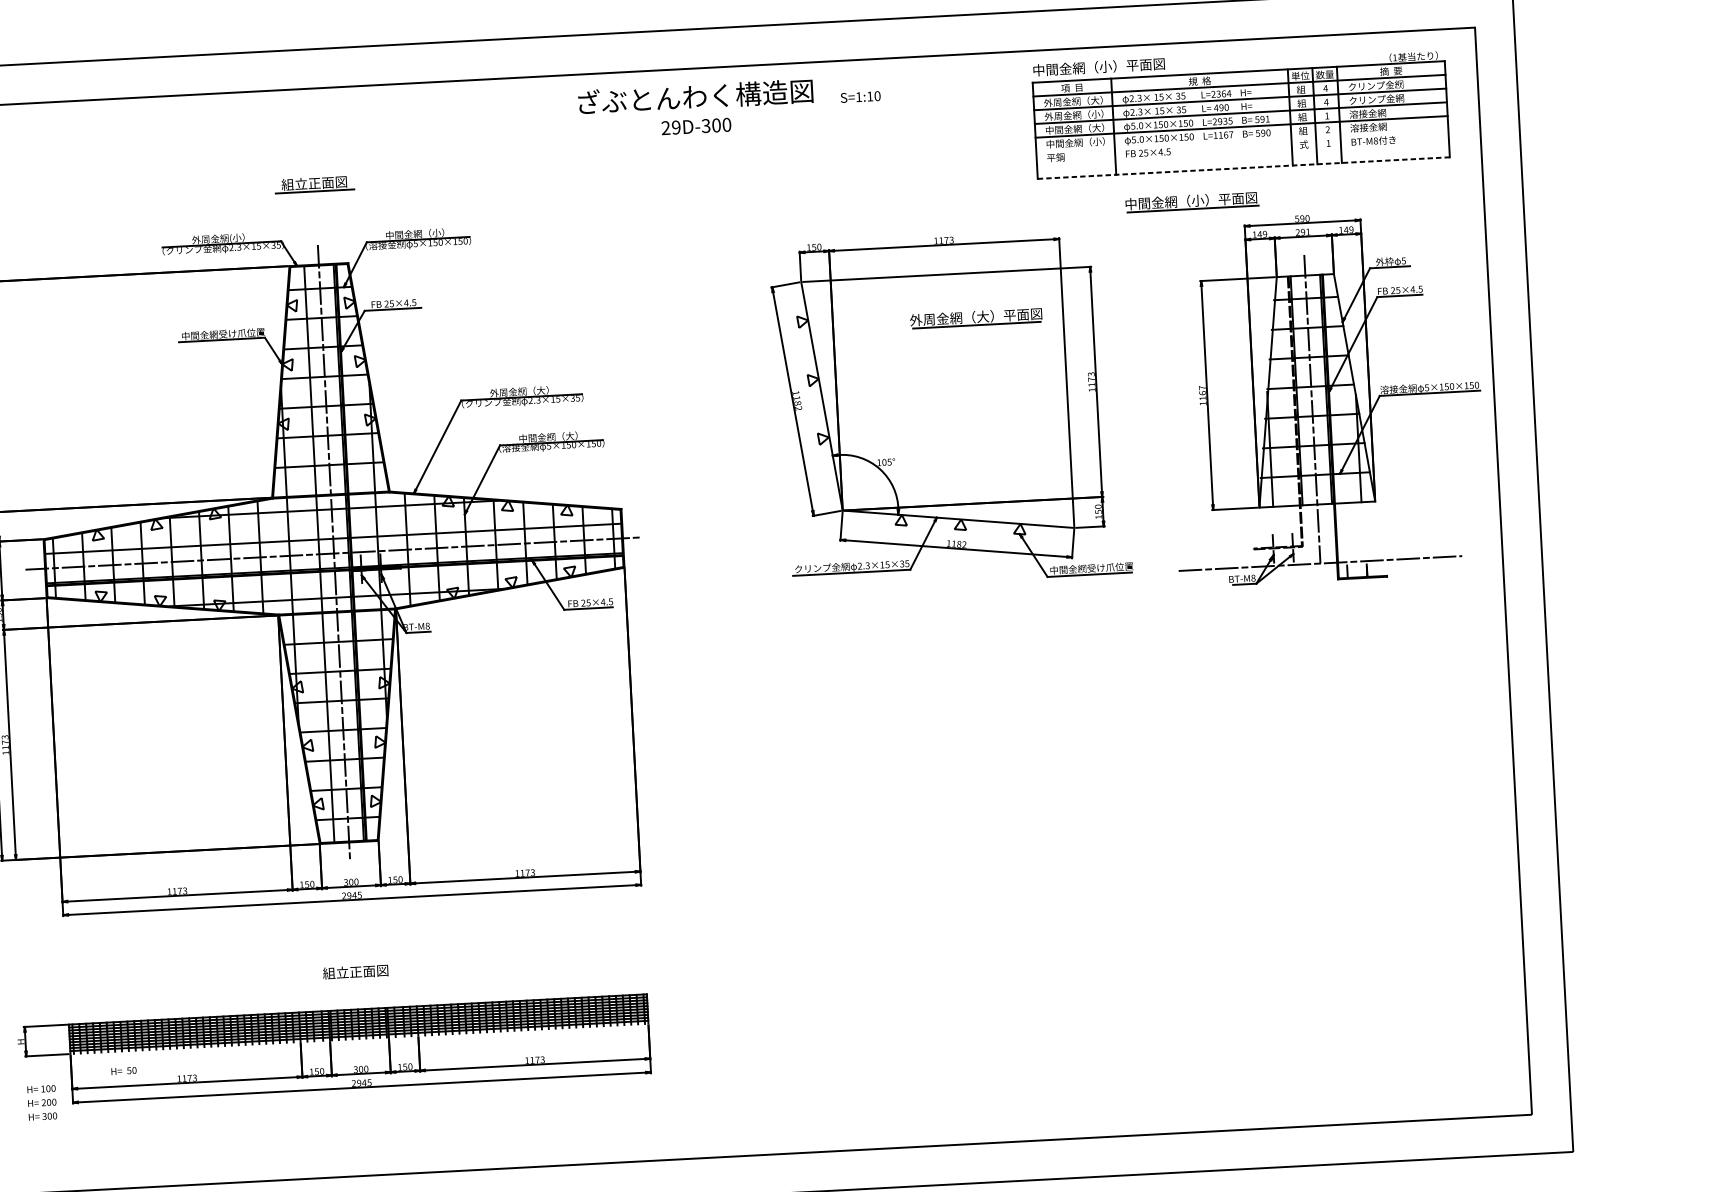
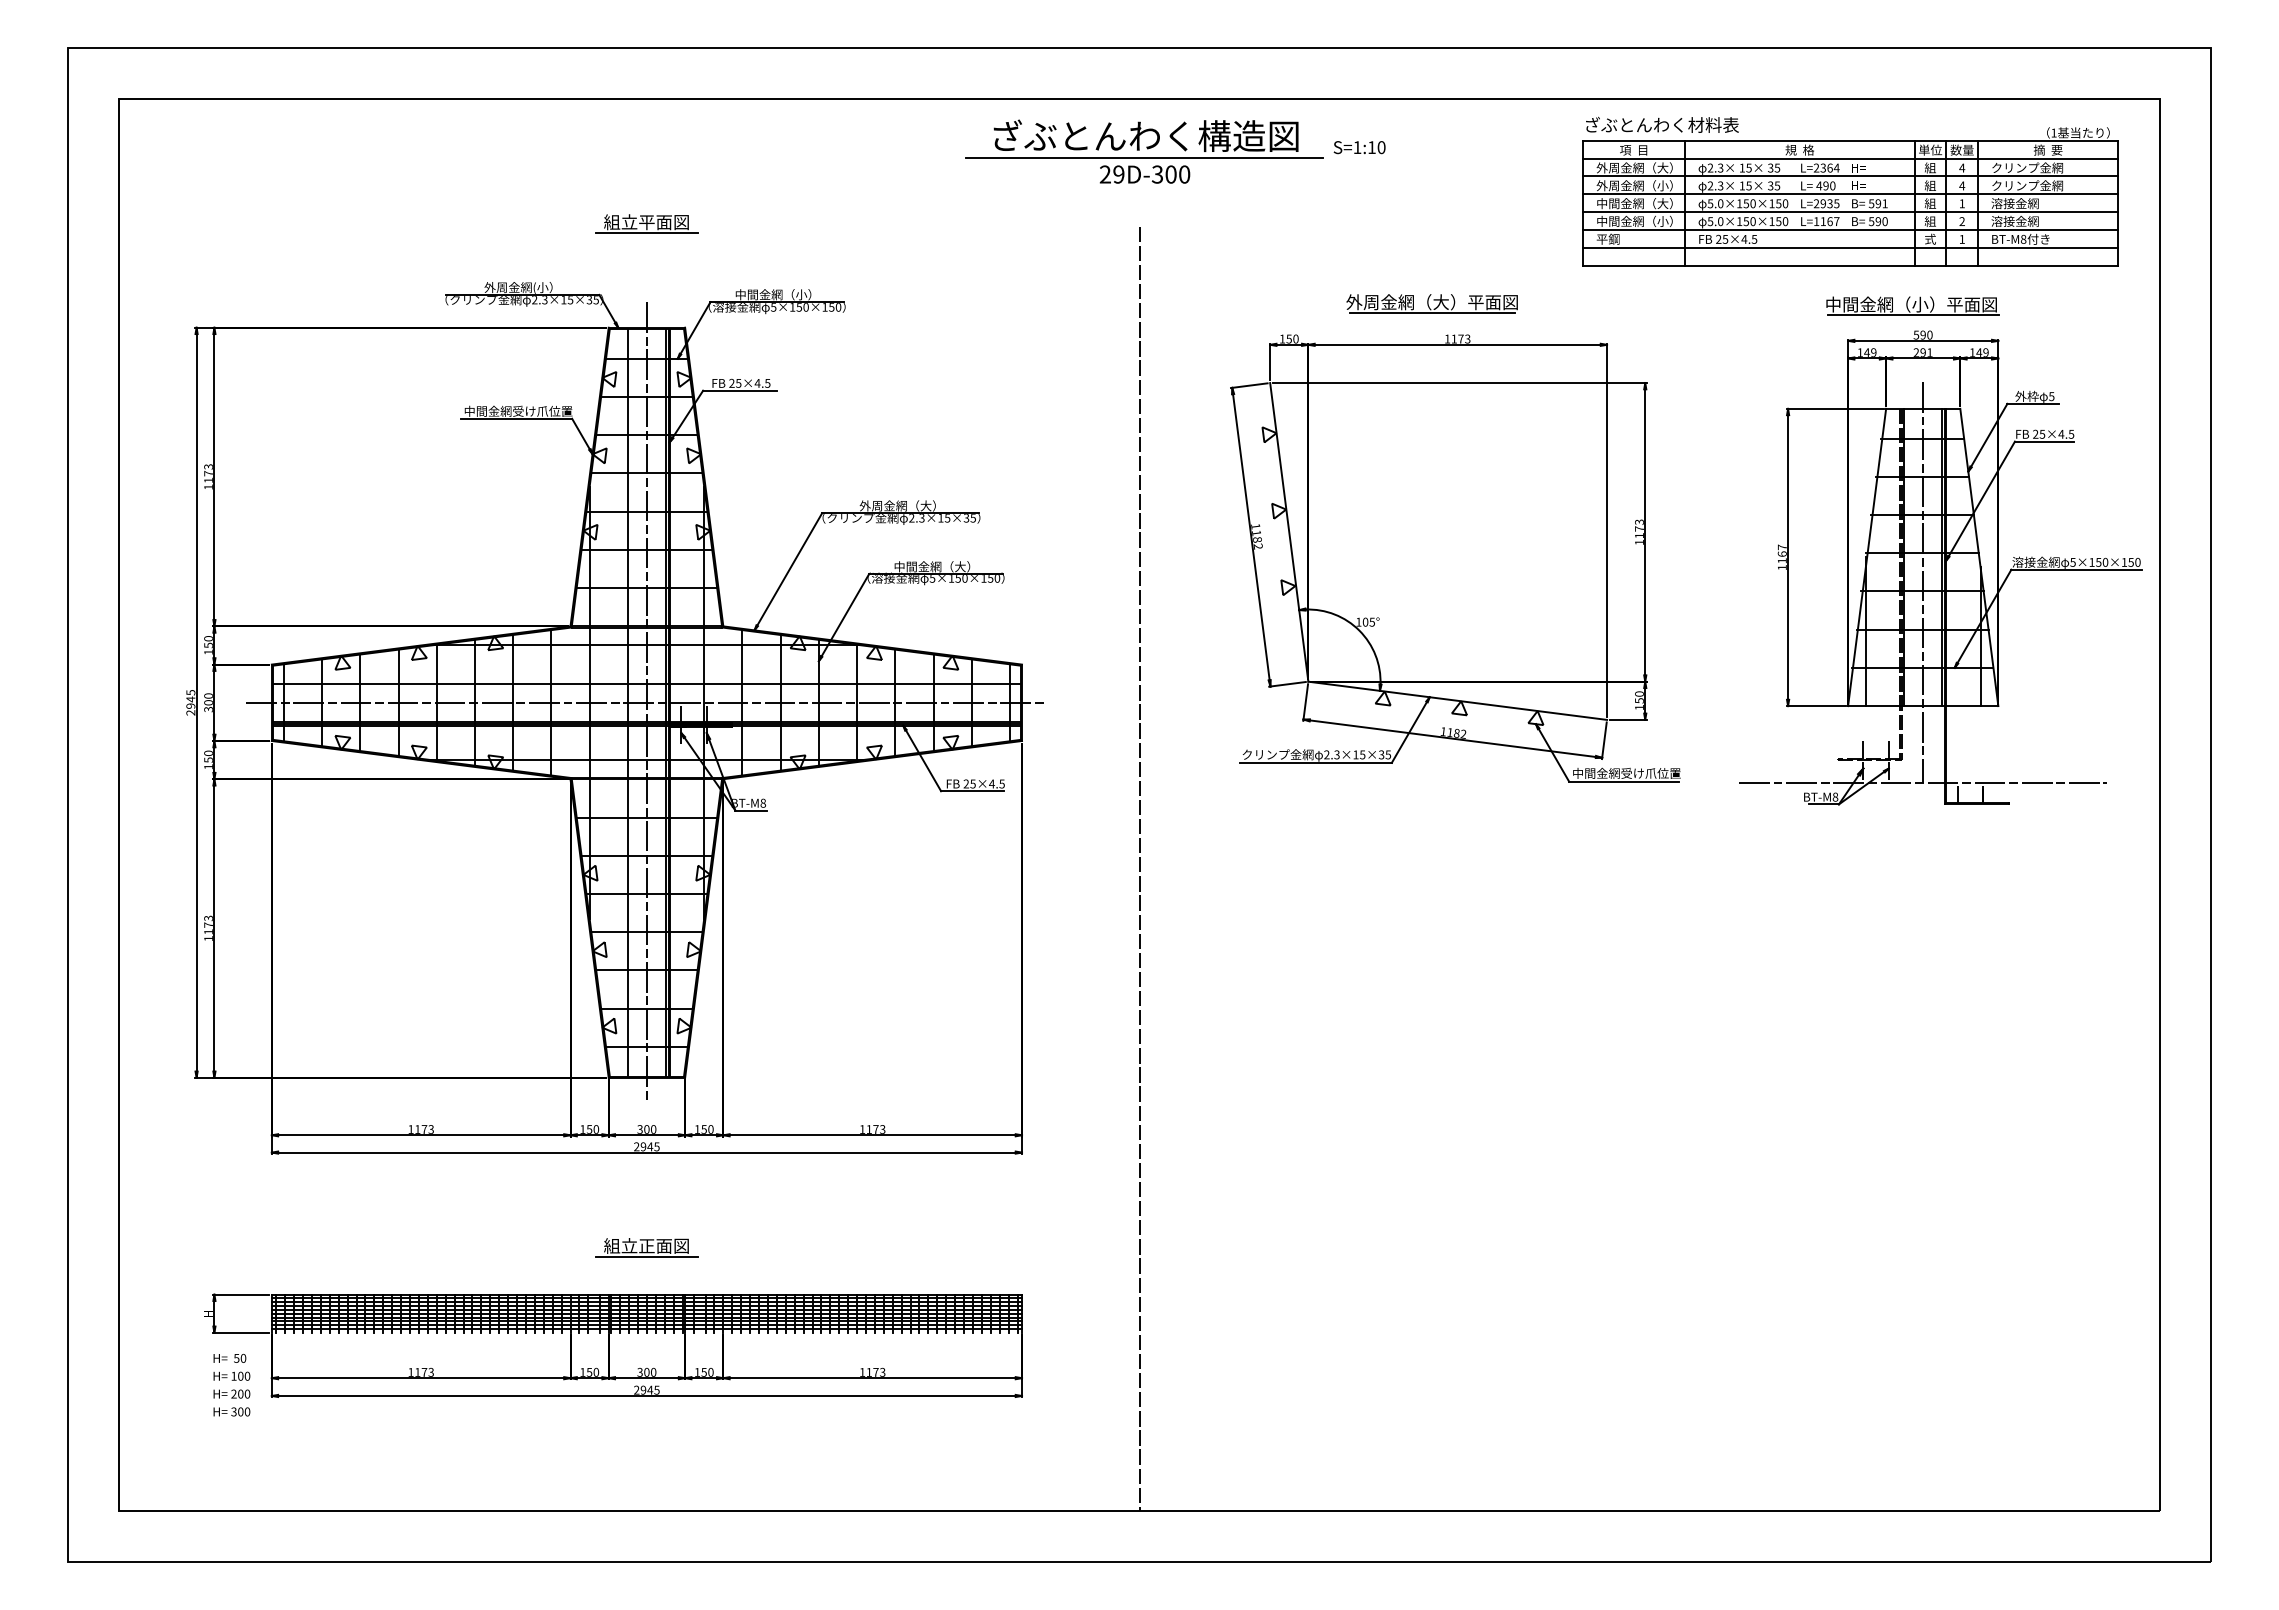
text: (1099, 66) -> (1670, 124), 中間金網（小）平面図 -> ざぶとんわく材料表
line: (694, 113) -> (1143, 157), added
line: (1242, 140) -> (1850, 229), added
line: (1242, 154) -> (1850, 247), added
line: (1244, 168) -> (1851, 265), dashed -> solid
text: (314, 183) -> (646, 222), 組立正面図 -> 組立平面図
part: (1192, 201) -> (1912, 305), moved
part: (975, 318) -> (1431, 303), moved
line: (720, 661) -> (1139, 868), added
line: (356, 980) -> (646, 1256), added
text: (123, 1070) -> (229, 1357), moved

